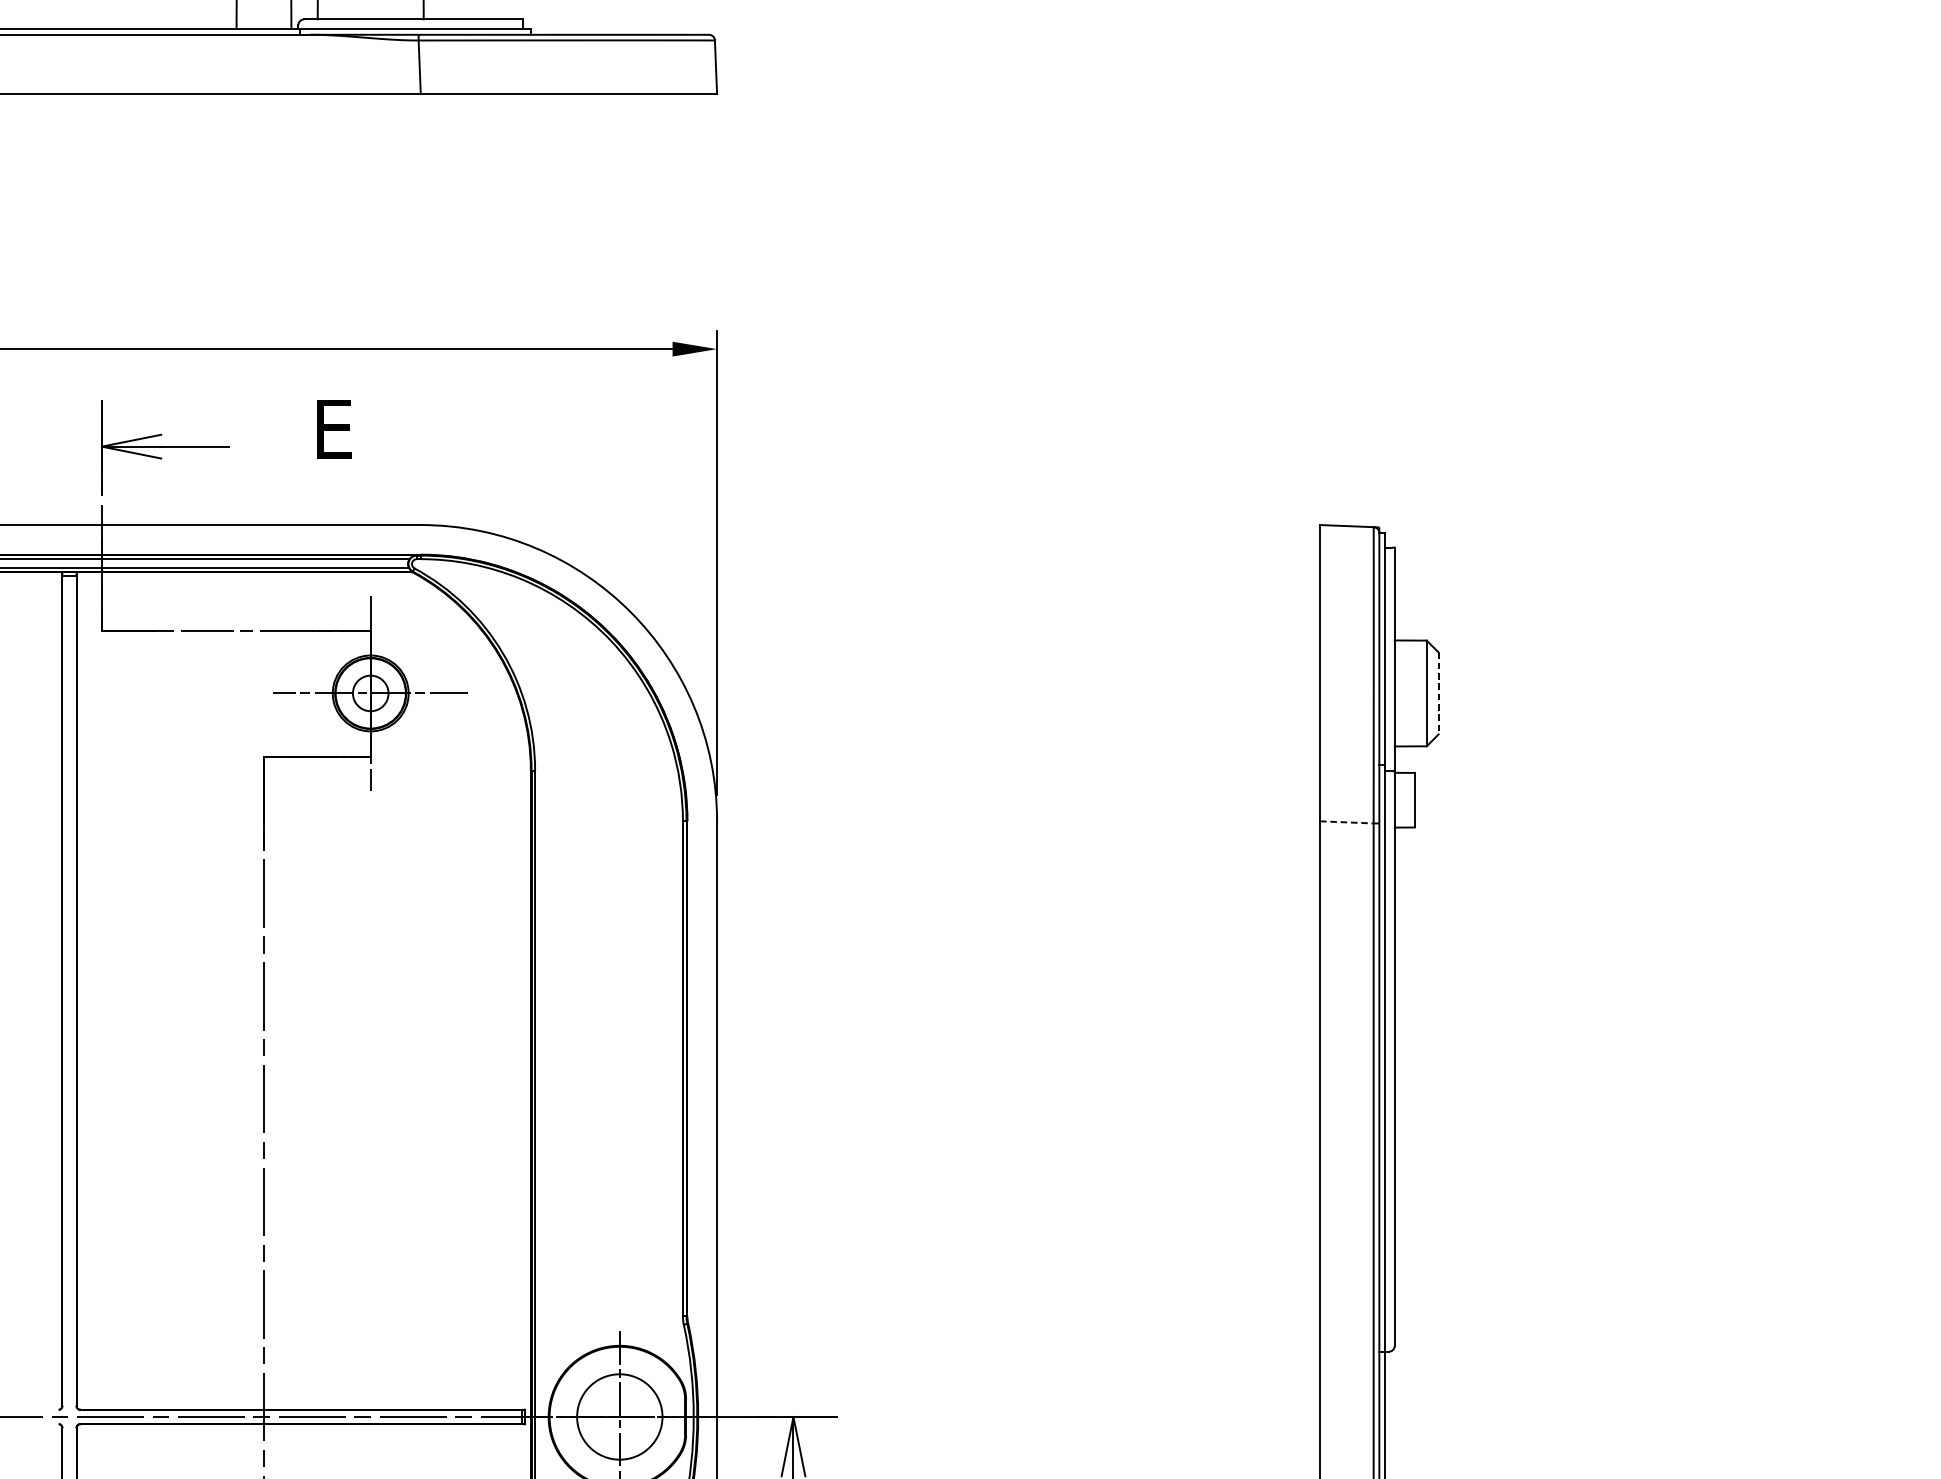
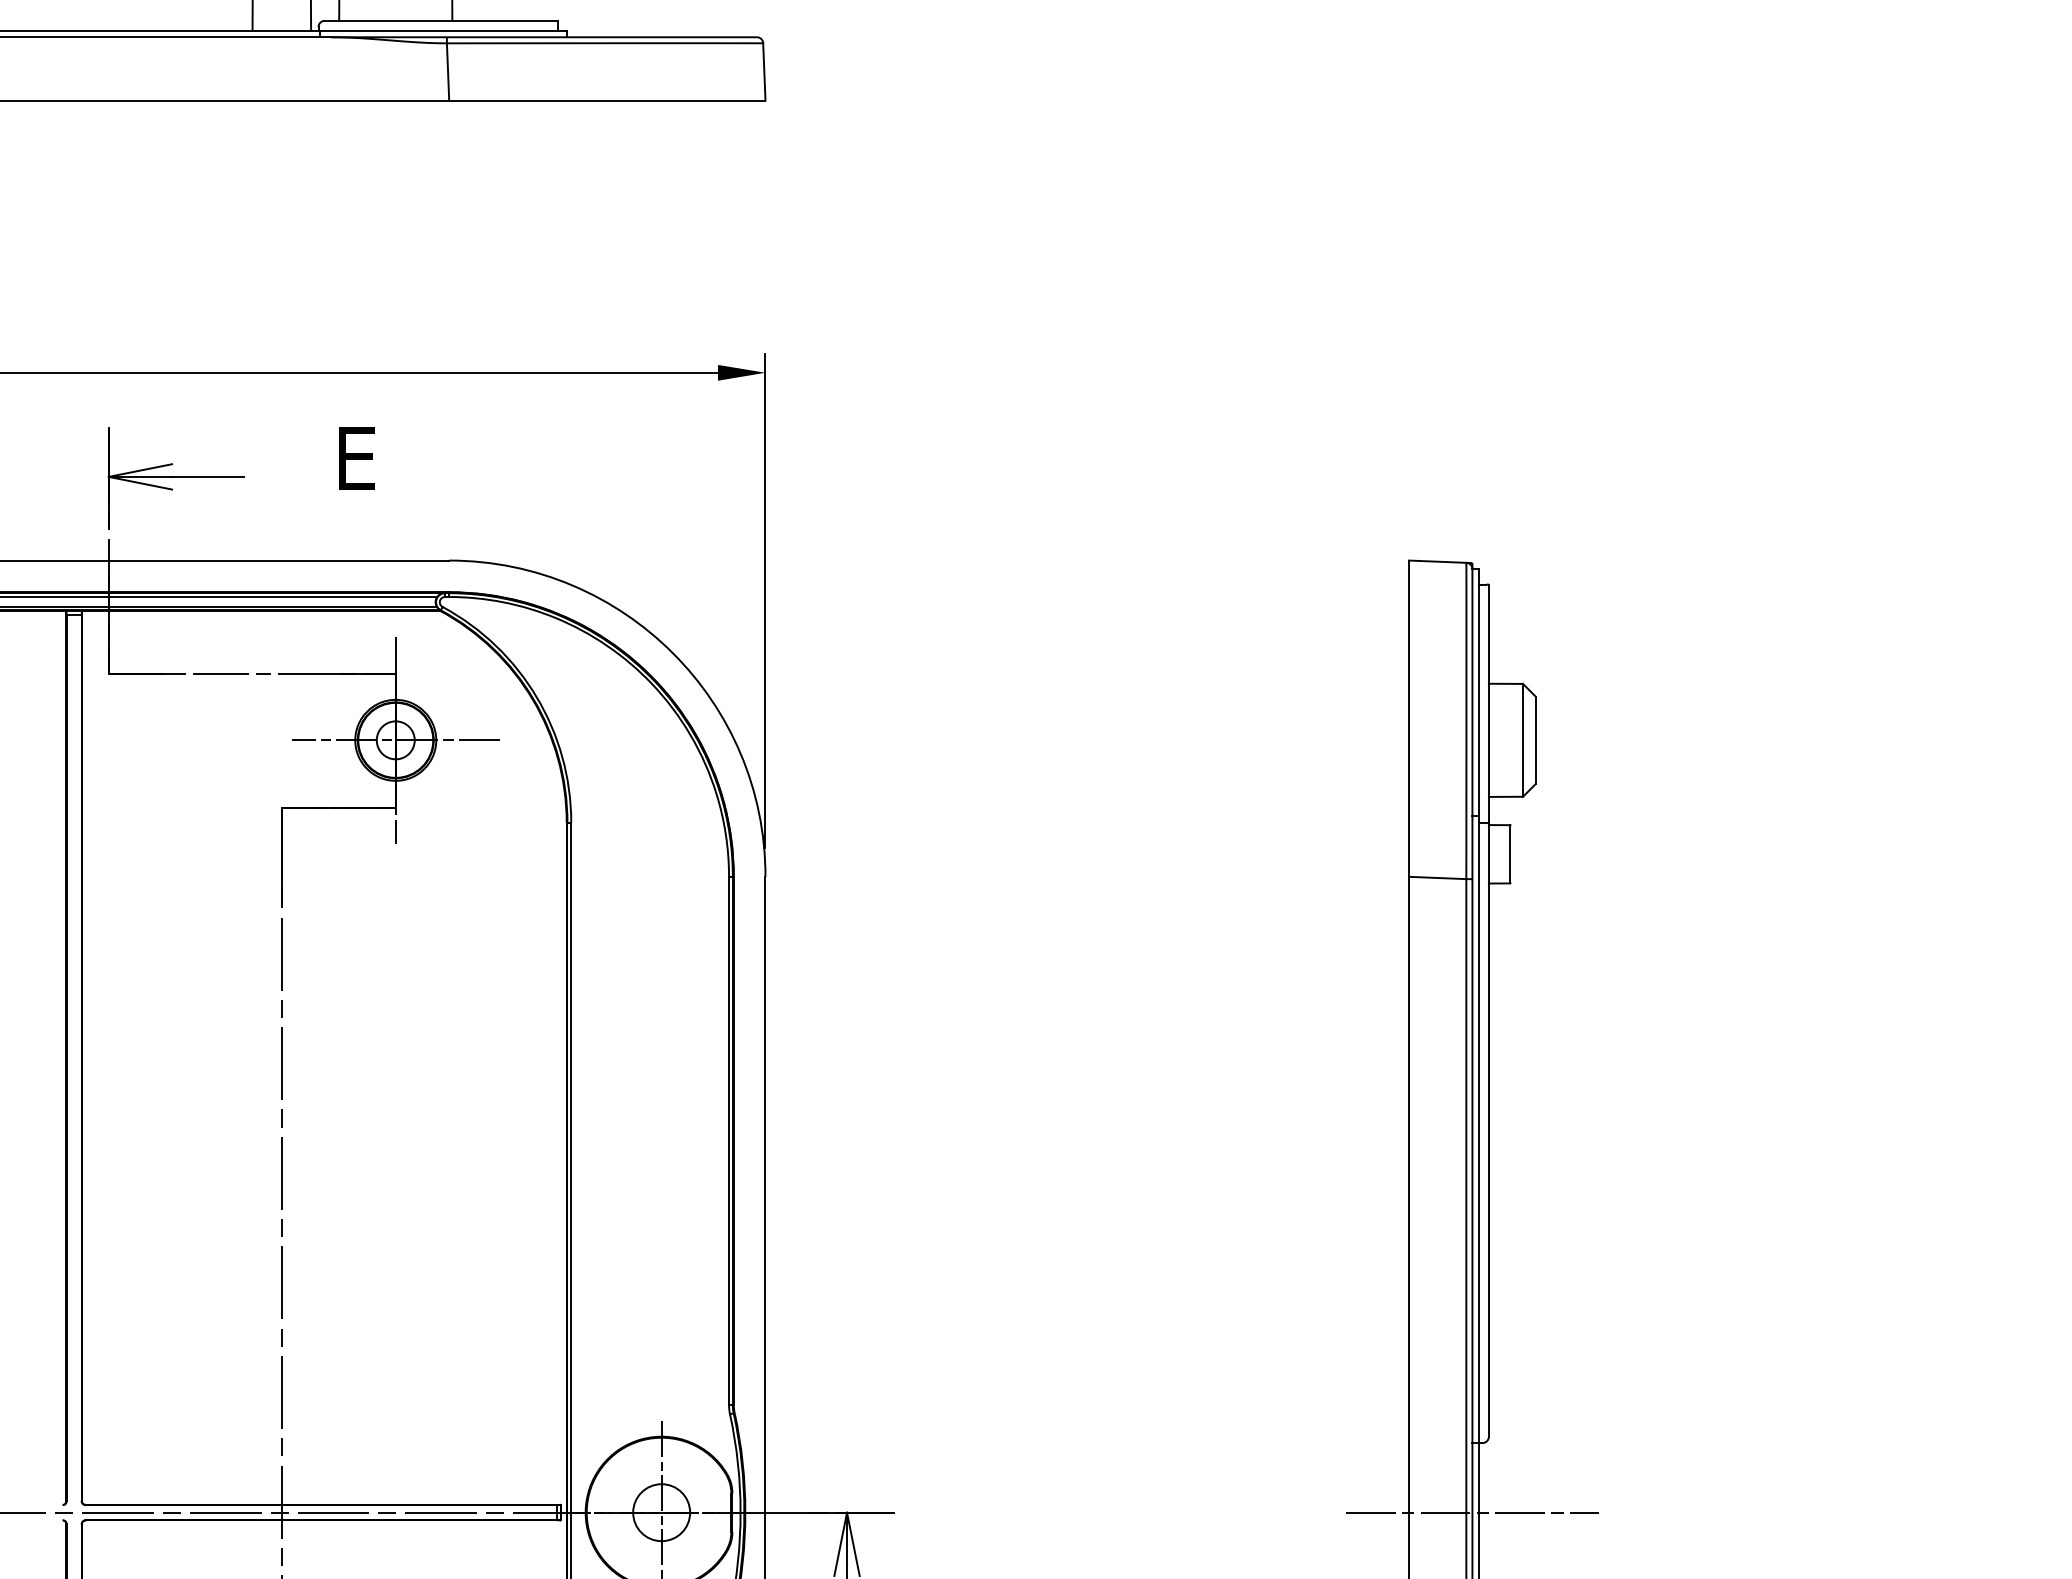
line: (1438, 693) -> (1535, 740), dashed -> solid
line: (1346, 821) -> (1437, 877), dashed -> solid
circle: (619, 1416) -> (661, 1512), size x0.62
line: (1379, 1416) -> (1472, 1512), added

